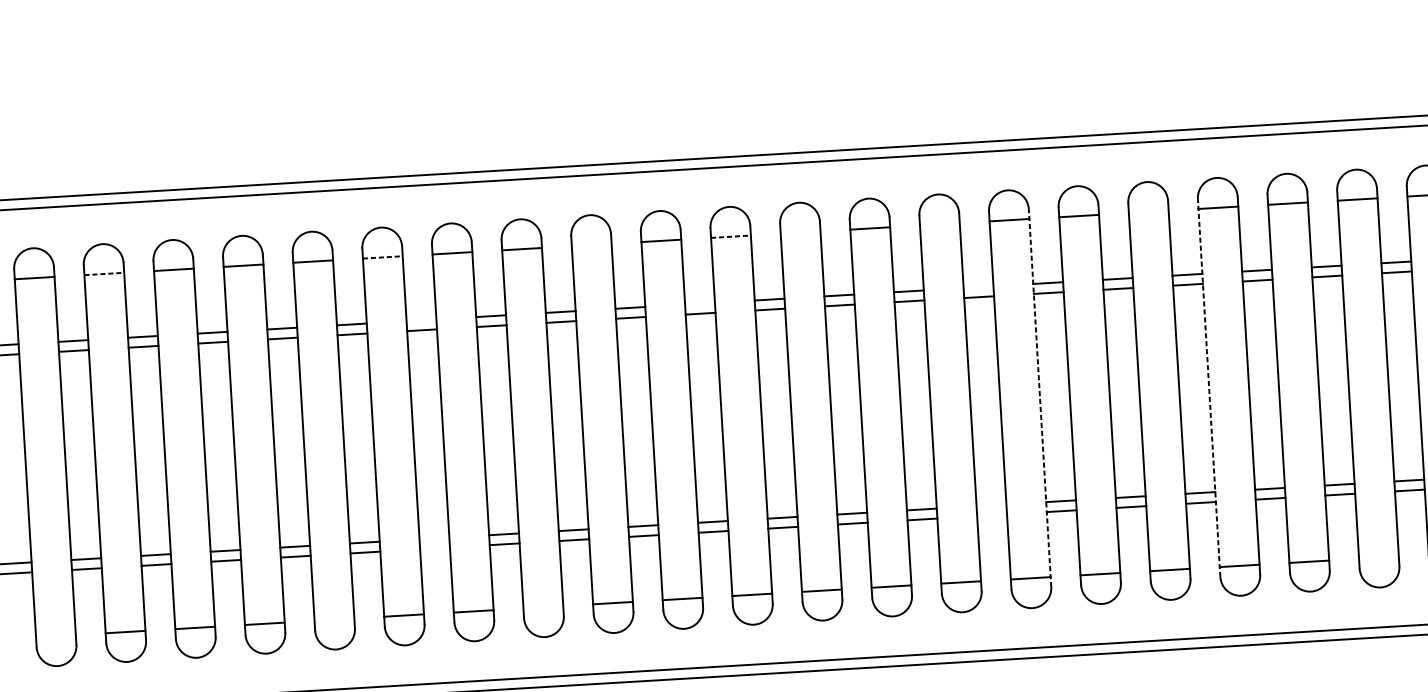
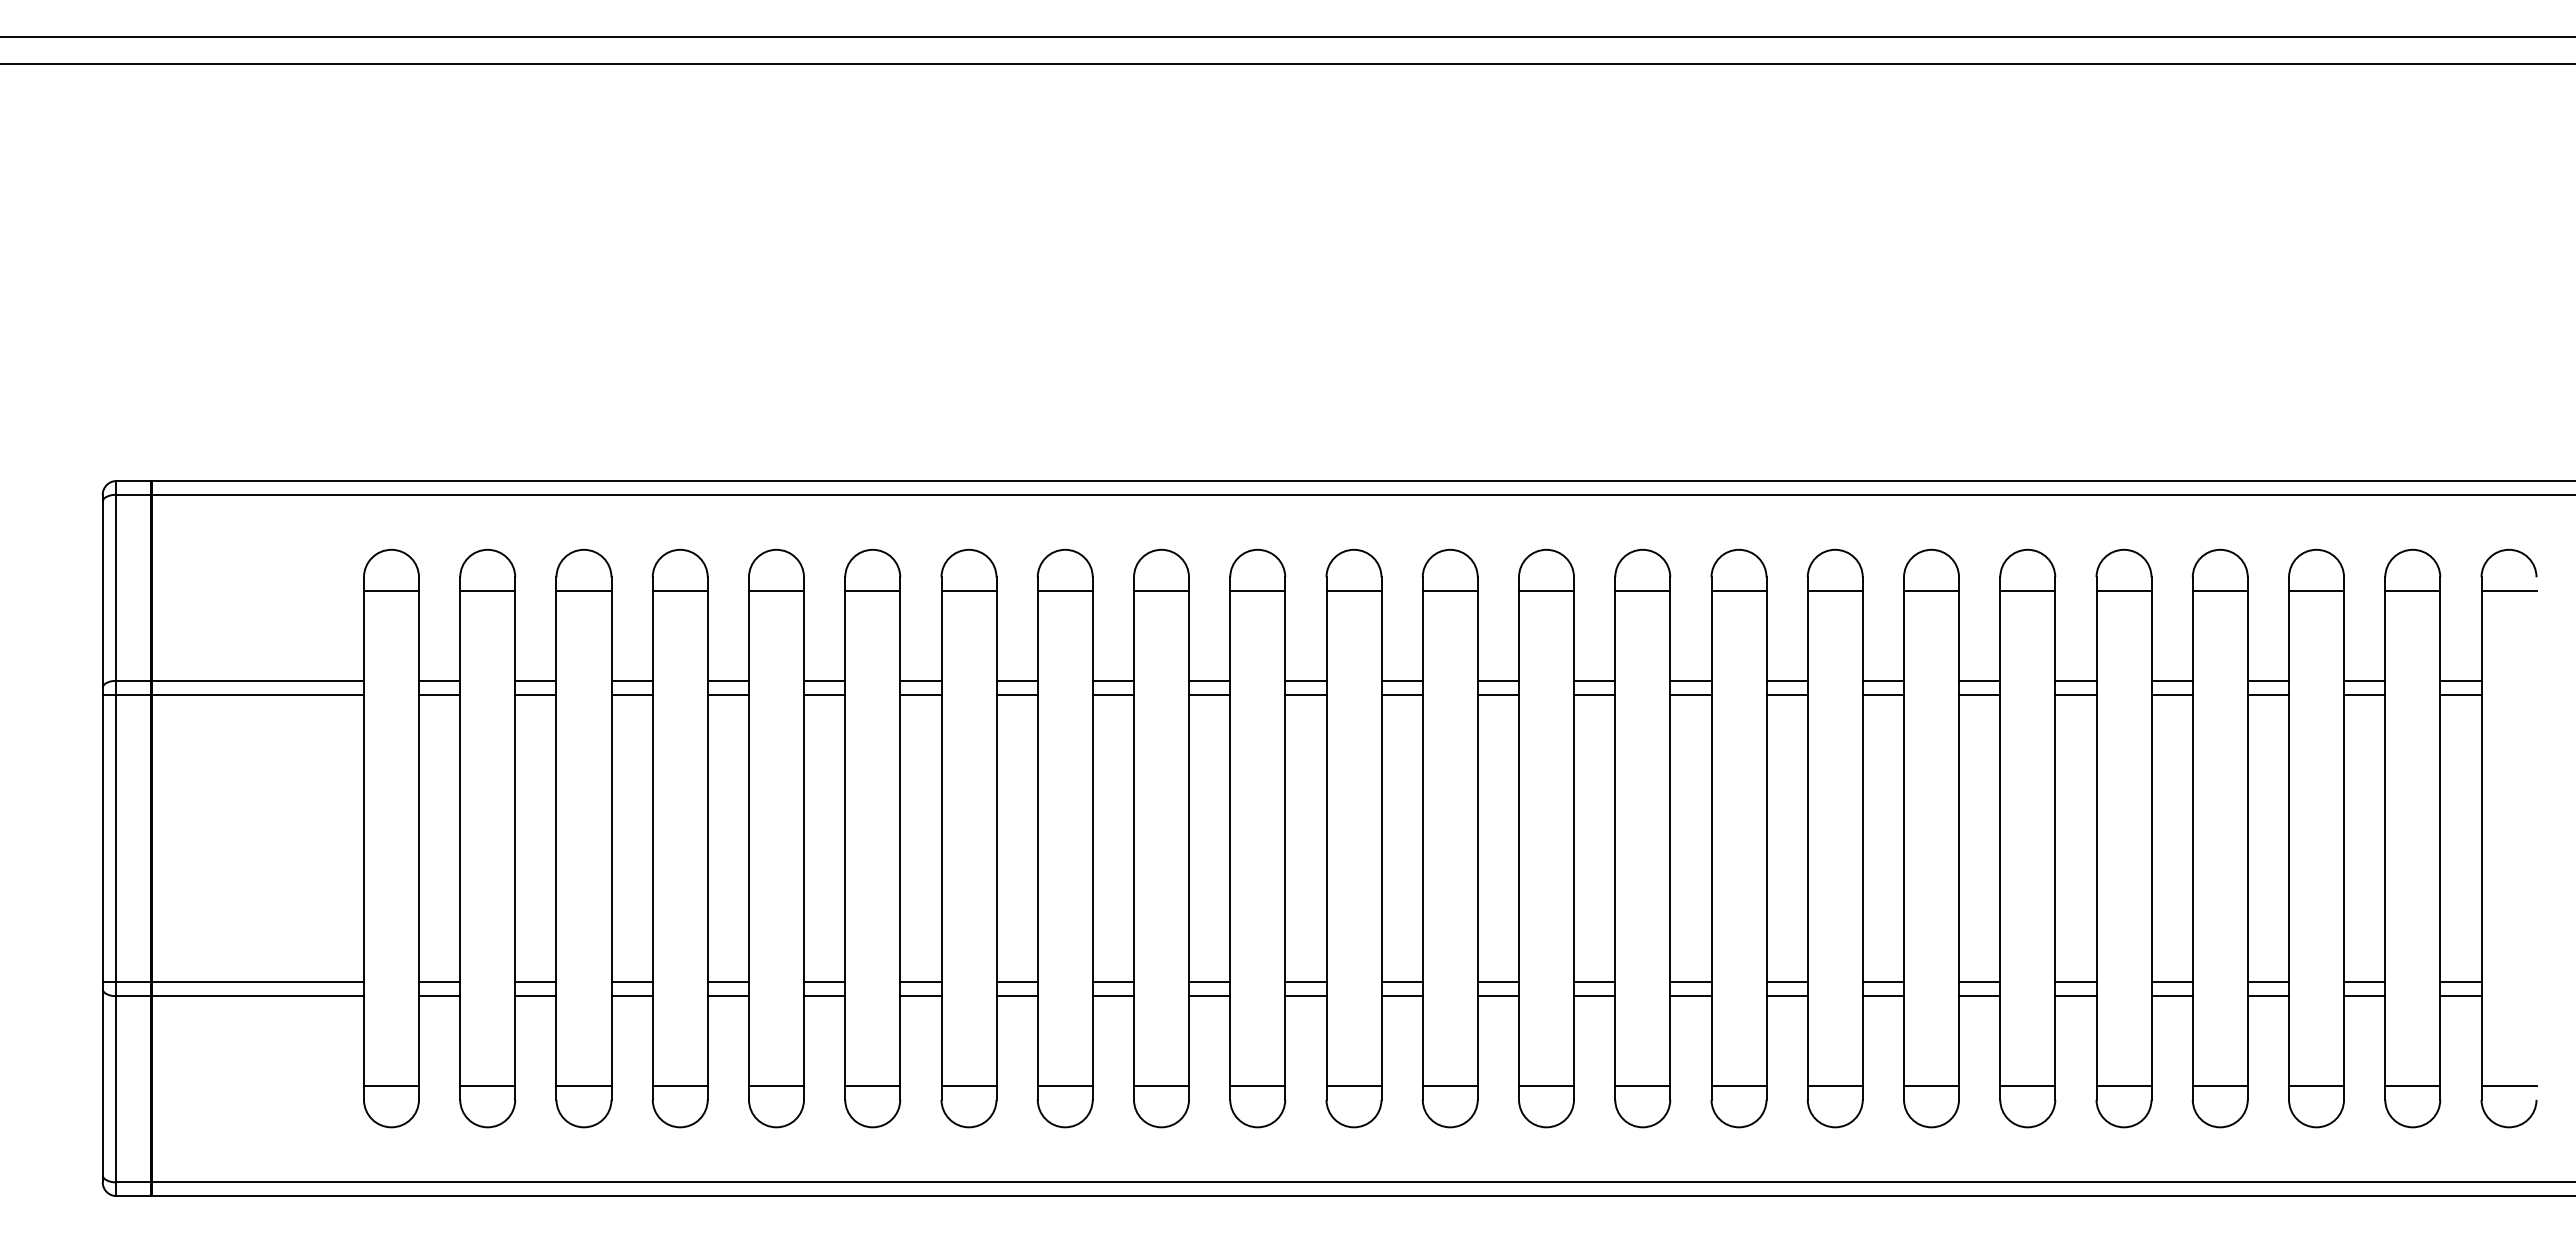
line: (1148, 212) -> (1931, 591), added
line: (939, 224) -> (1642, 591), added
line: (800, 232) -> (1449, 591), added
line: (731, 237) -> (1354, 591), dashed -> solid
line: (591, 245) -> (1161, 591), added
line: (382, 257) -> (872, 591), dashed -> solid
line: (104, 274) -> (487, 591), dashed -> solid
line: (978, 286) -> (1690, 680), added
line: (699, 303) -> (1305, 680), added
line: (421, 320) -> (920, 680), added
line: (1209, 387) -> (2000, 838), dashed -> solid
line: (1040, 398) -> (1766, 838), dashed -> solid
line: (991, 505) -> (1690, 982), added
line: (991, 515) -> (1690, 996), added
line: (434, 538) -> (920, 982), added
line: (434, 548) -> (920, 996), added
line: (1378, 557) -> (2219, 1086), added
line: (542, 607) -> (1064, 1086), added
line: (334, 619) -> (776, 1086), added
line: (55, 636) -> (390, 1086), added

